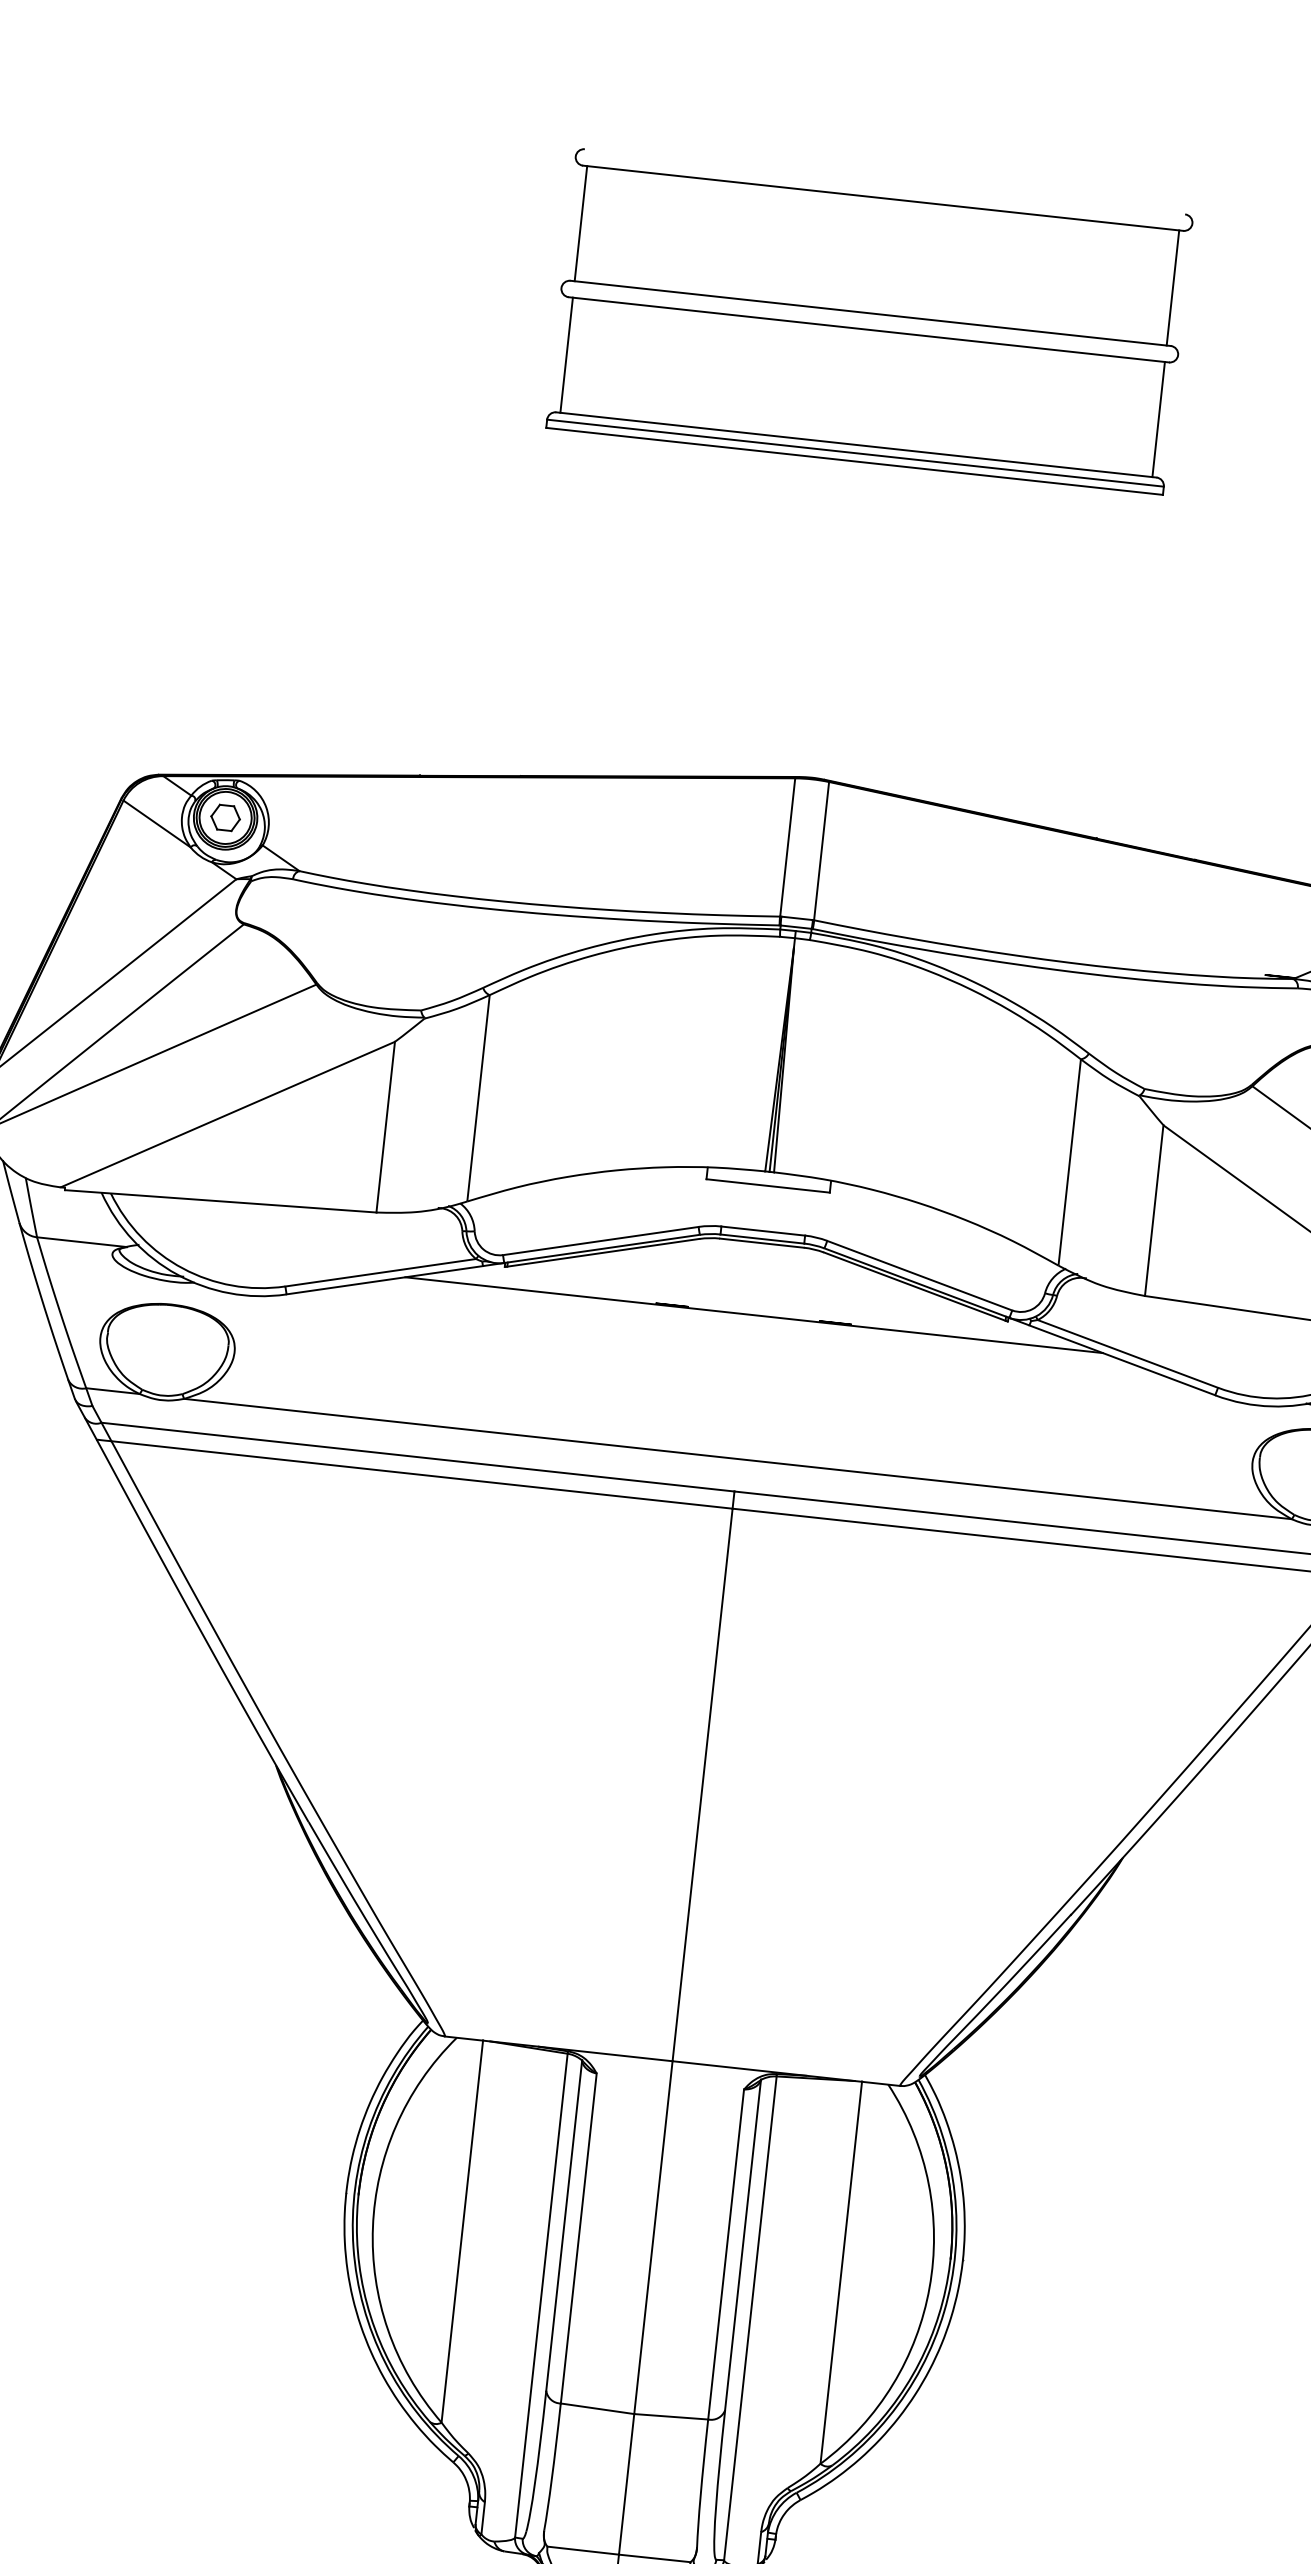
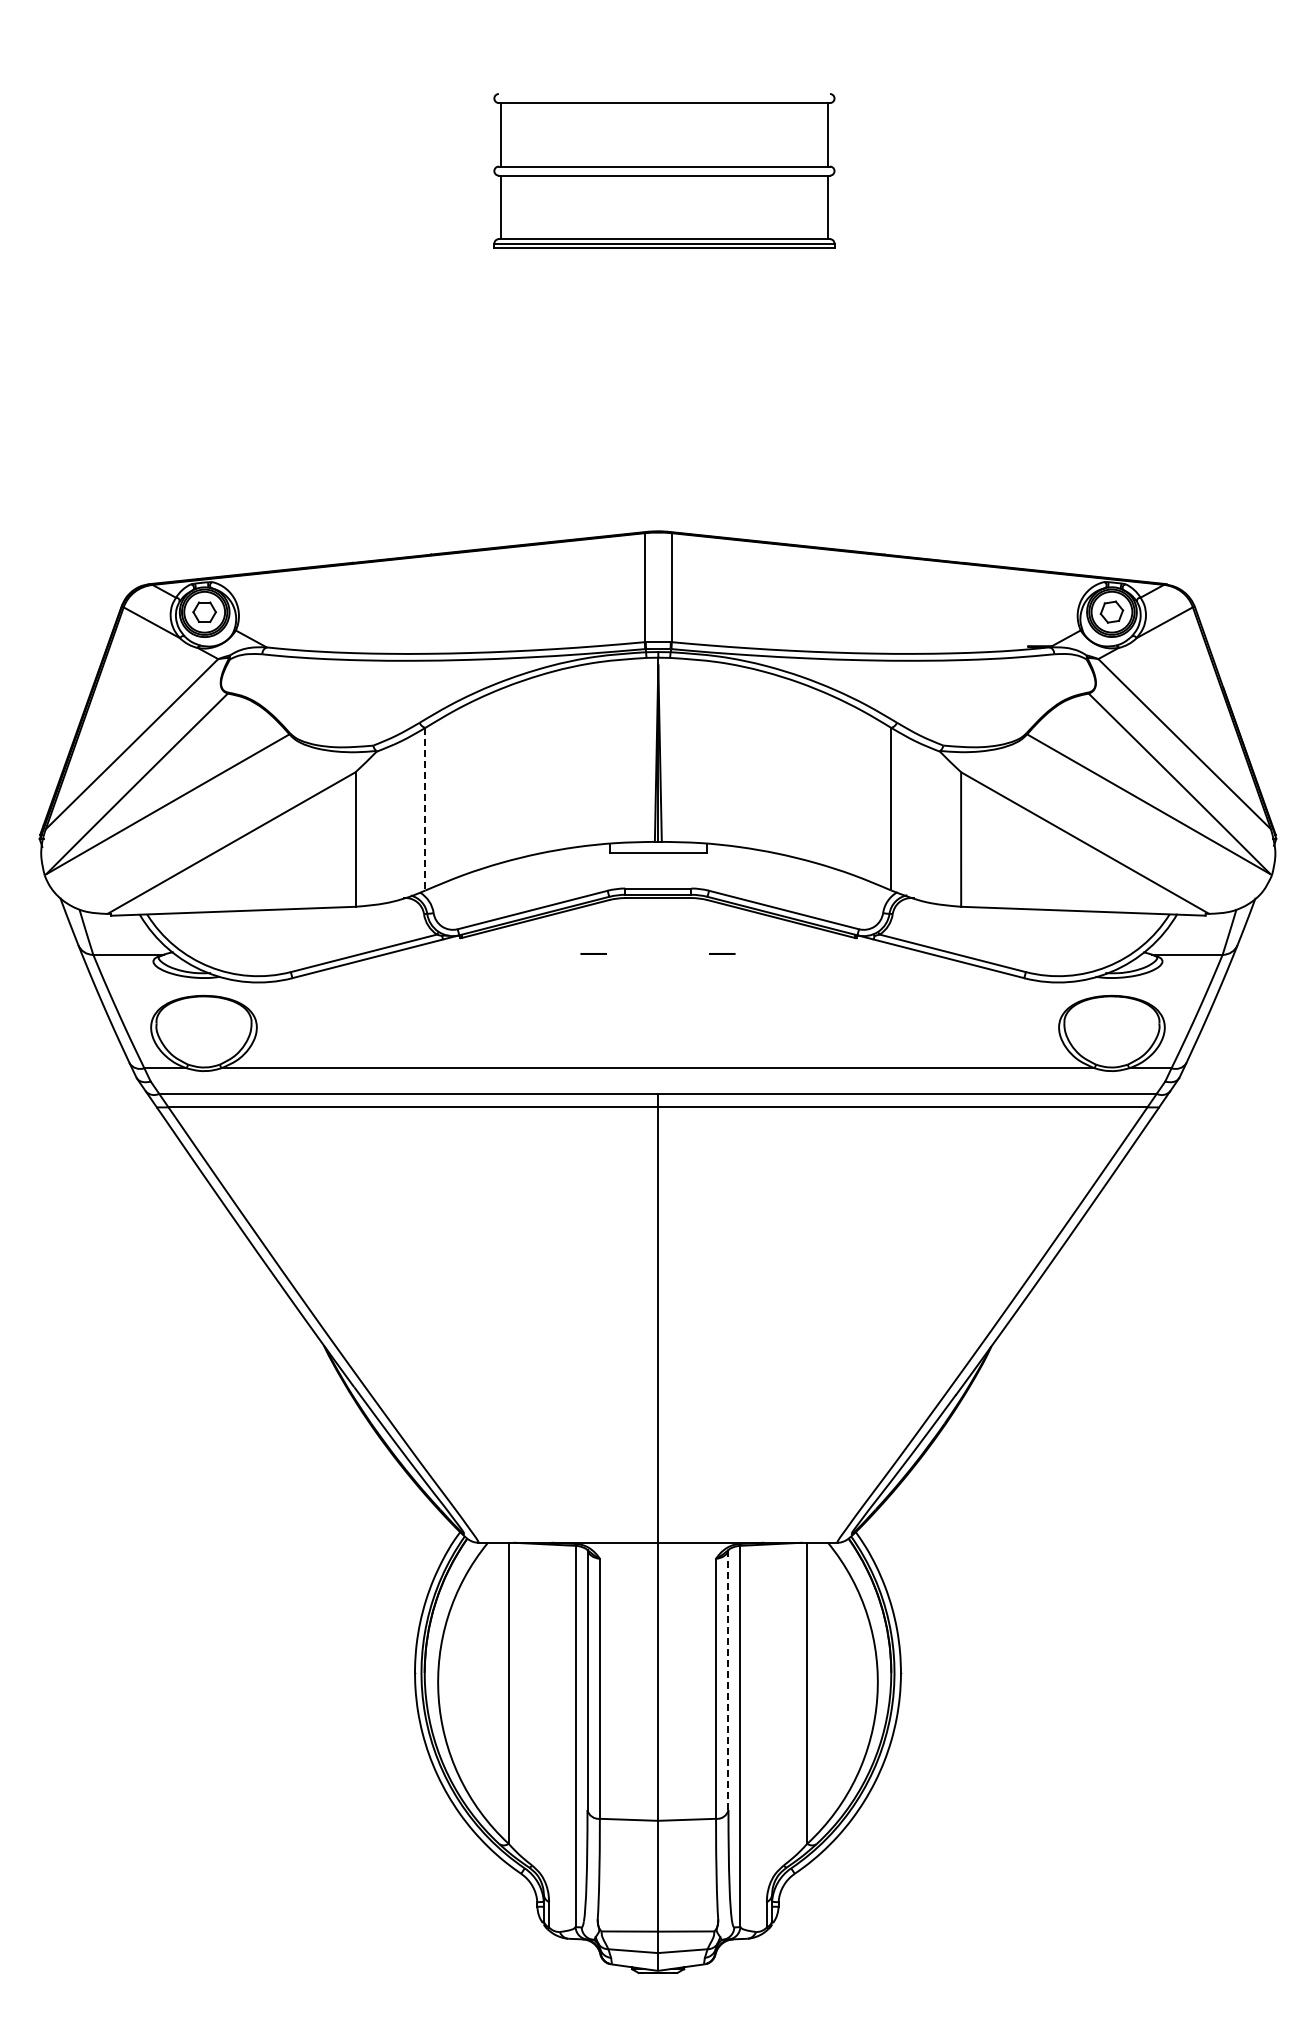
part: (870, 320) -> (664, 170), size x0.7
line: (478, 1097) -> (425, 808), solid -> dashed
line: (754, 1314) -> (658, 954), removed
line: (743, 2245) -> (728, 1680), solid -> dashed

